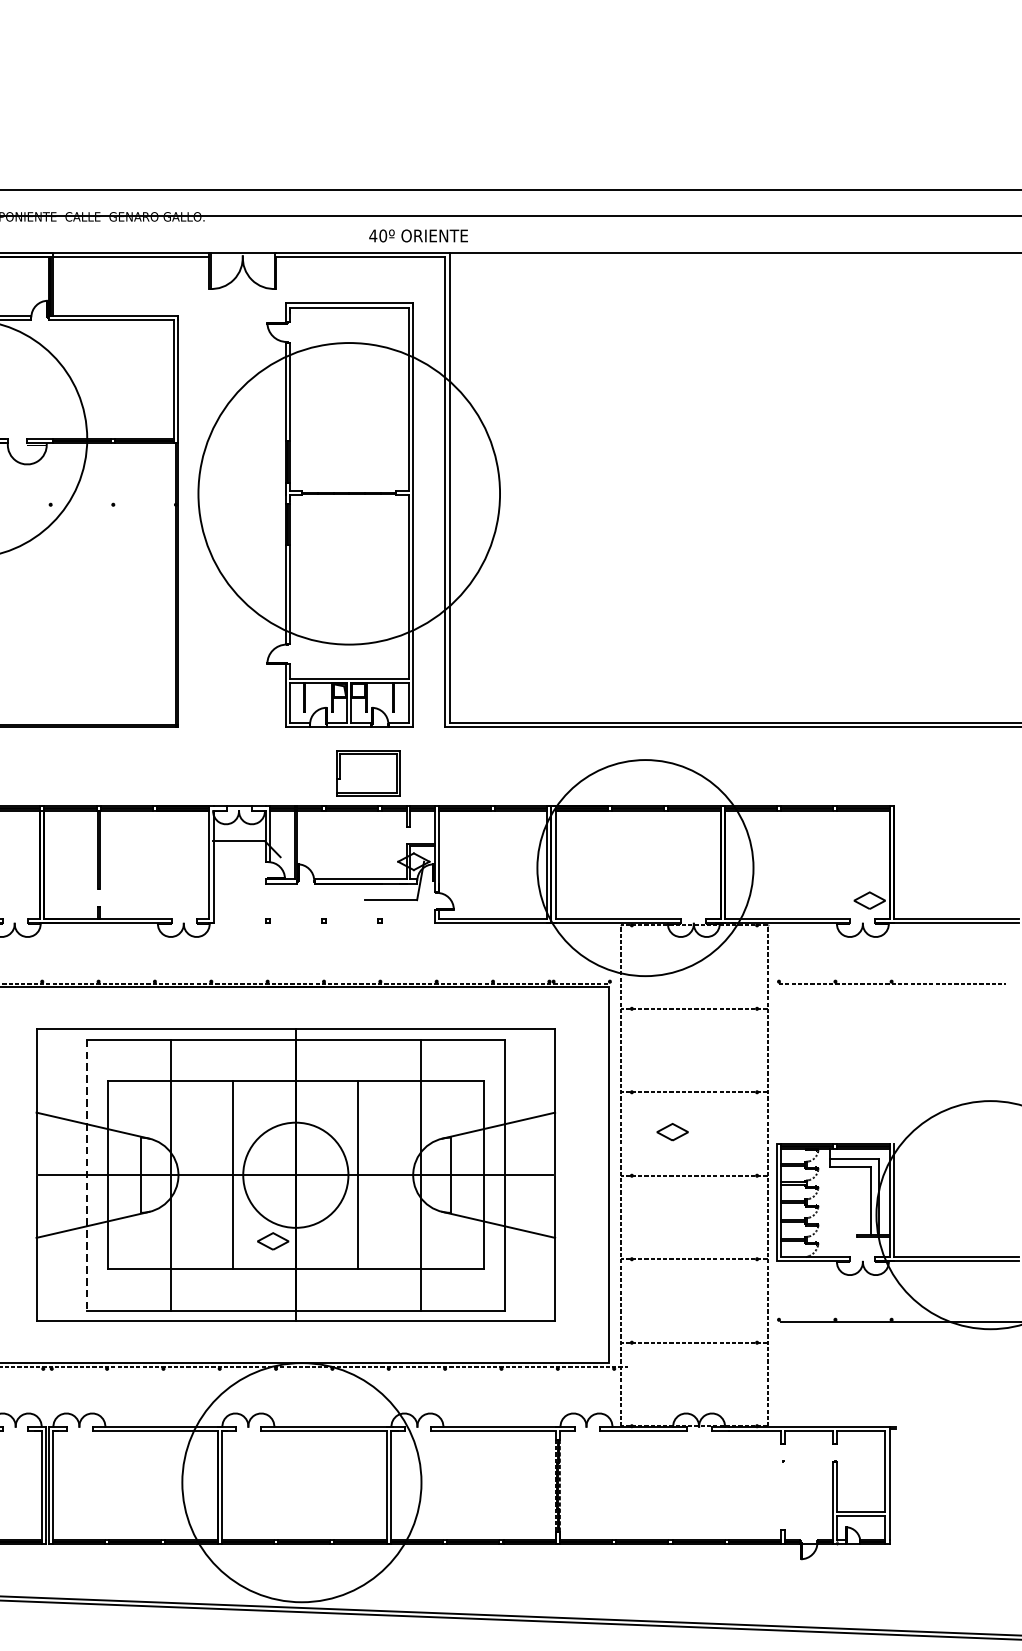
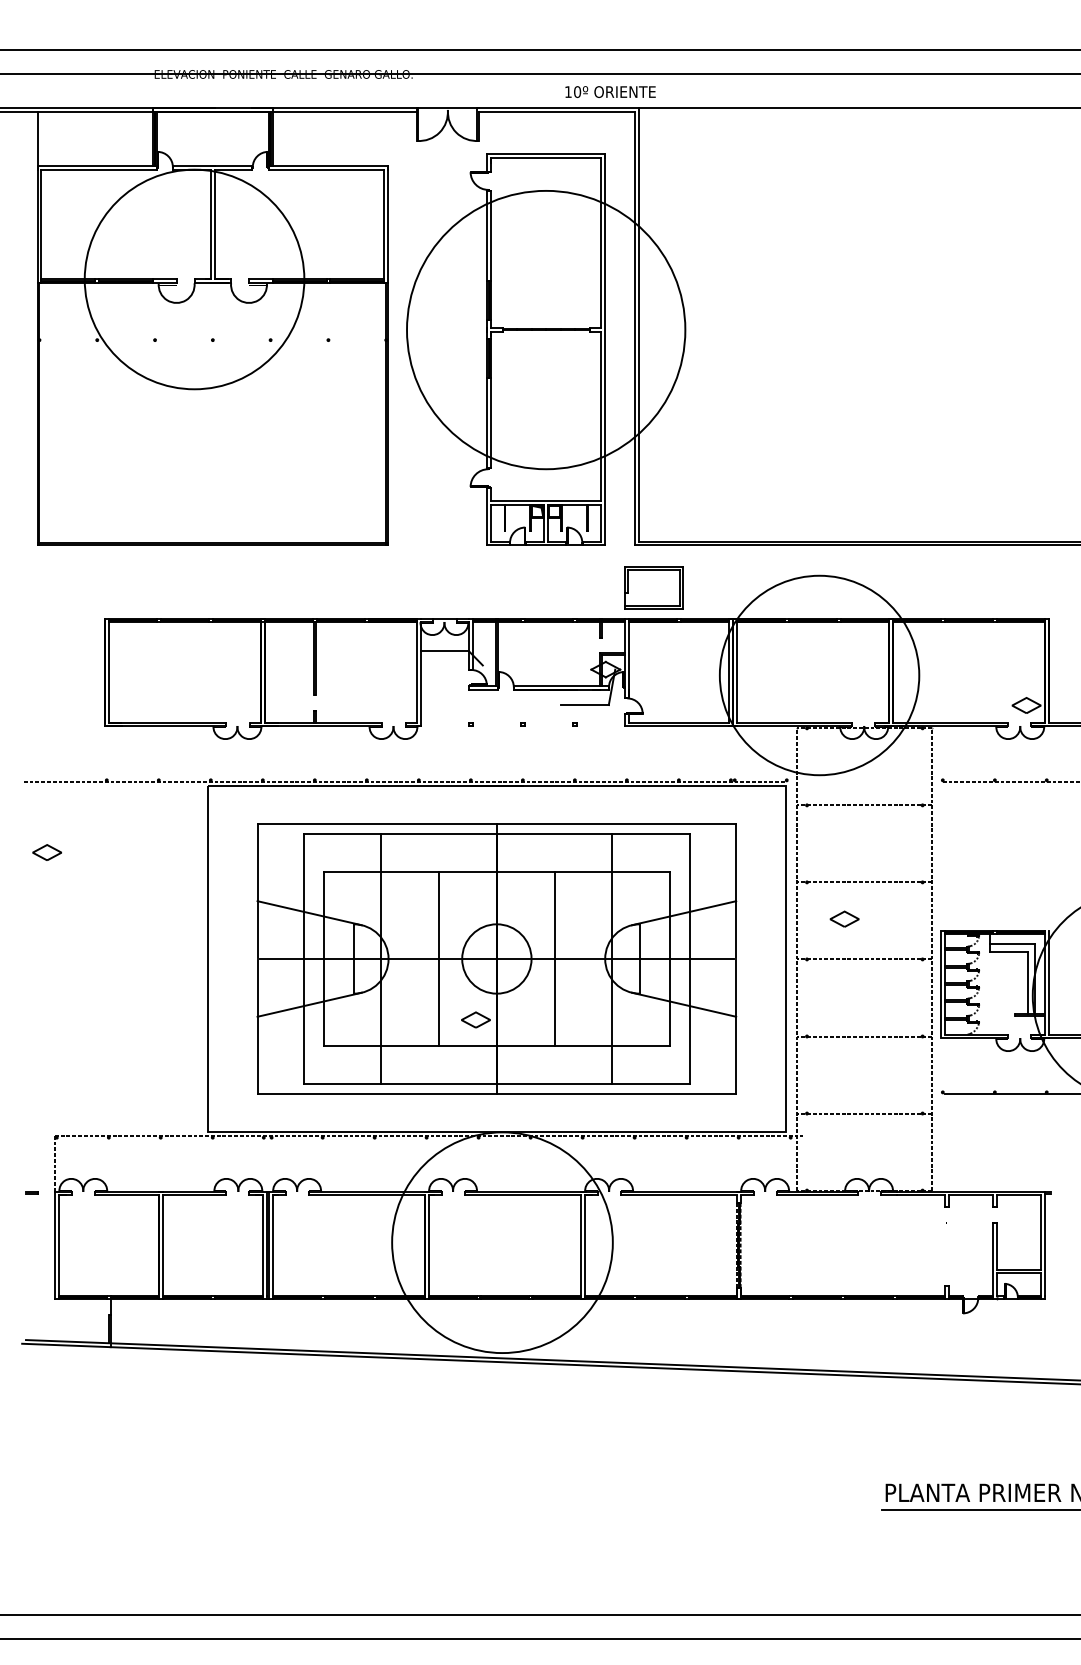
text: (373, 235) -> (568, 91), 40º -> 10º
part: (368, 772) -> (653, 587), moved
circle: (295, 1174) -> (496, 958), size x0.71
line: (87, 1175) -> (304, 959), dashed -> solid

